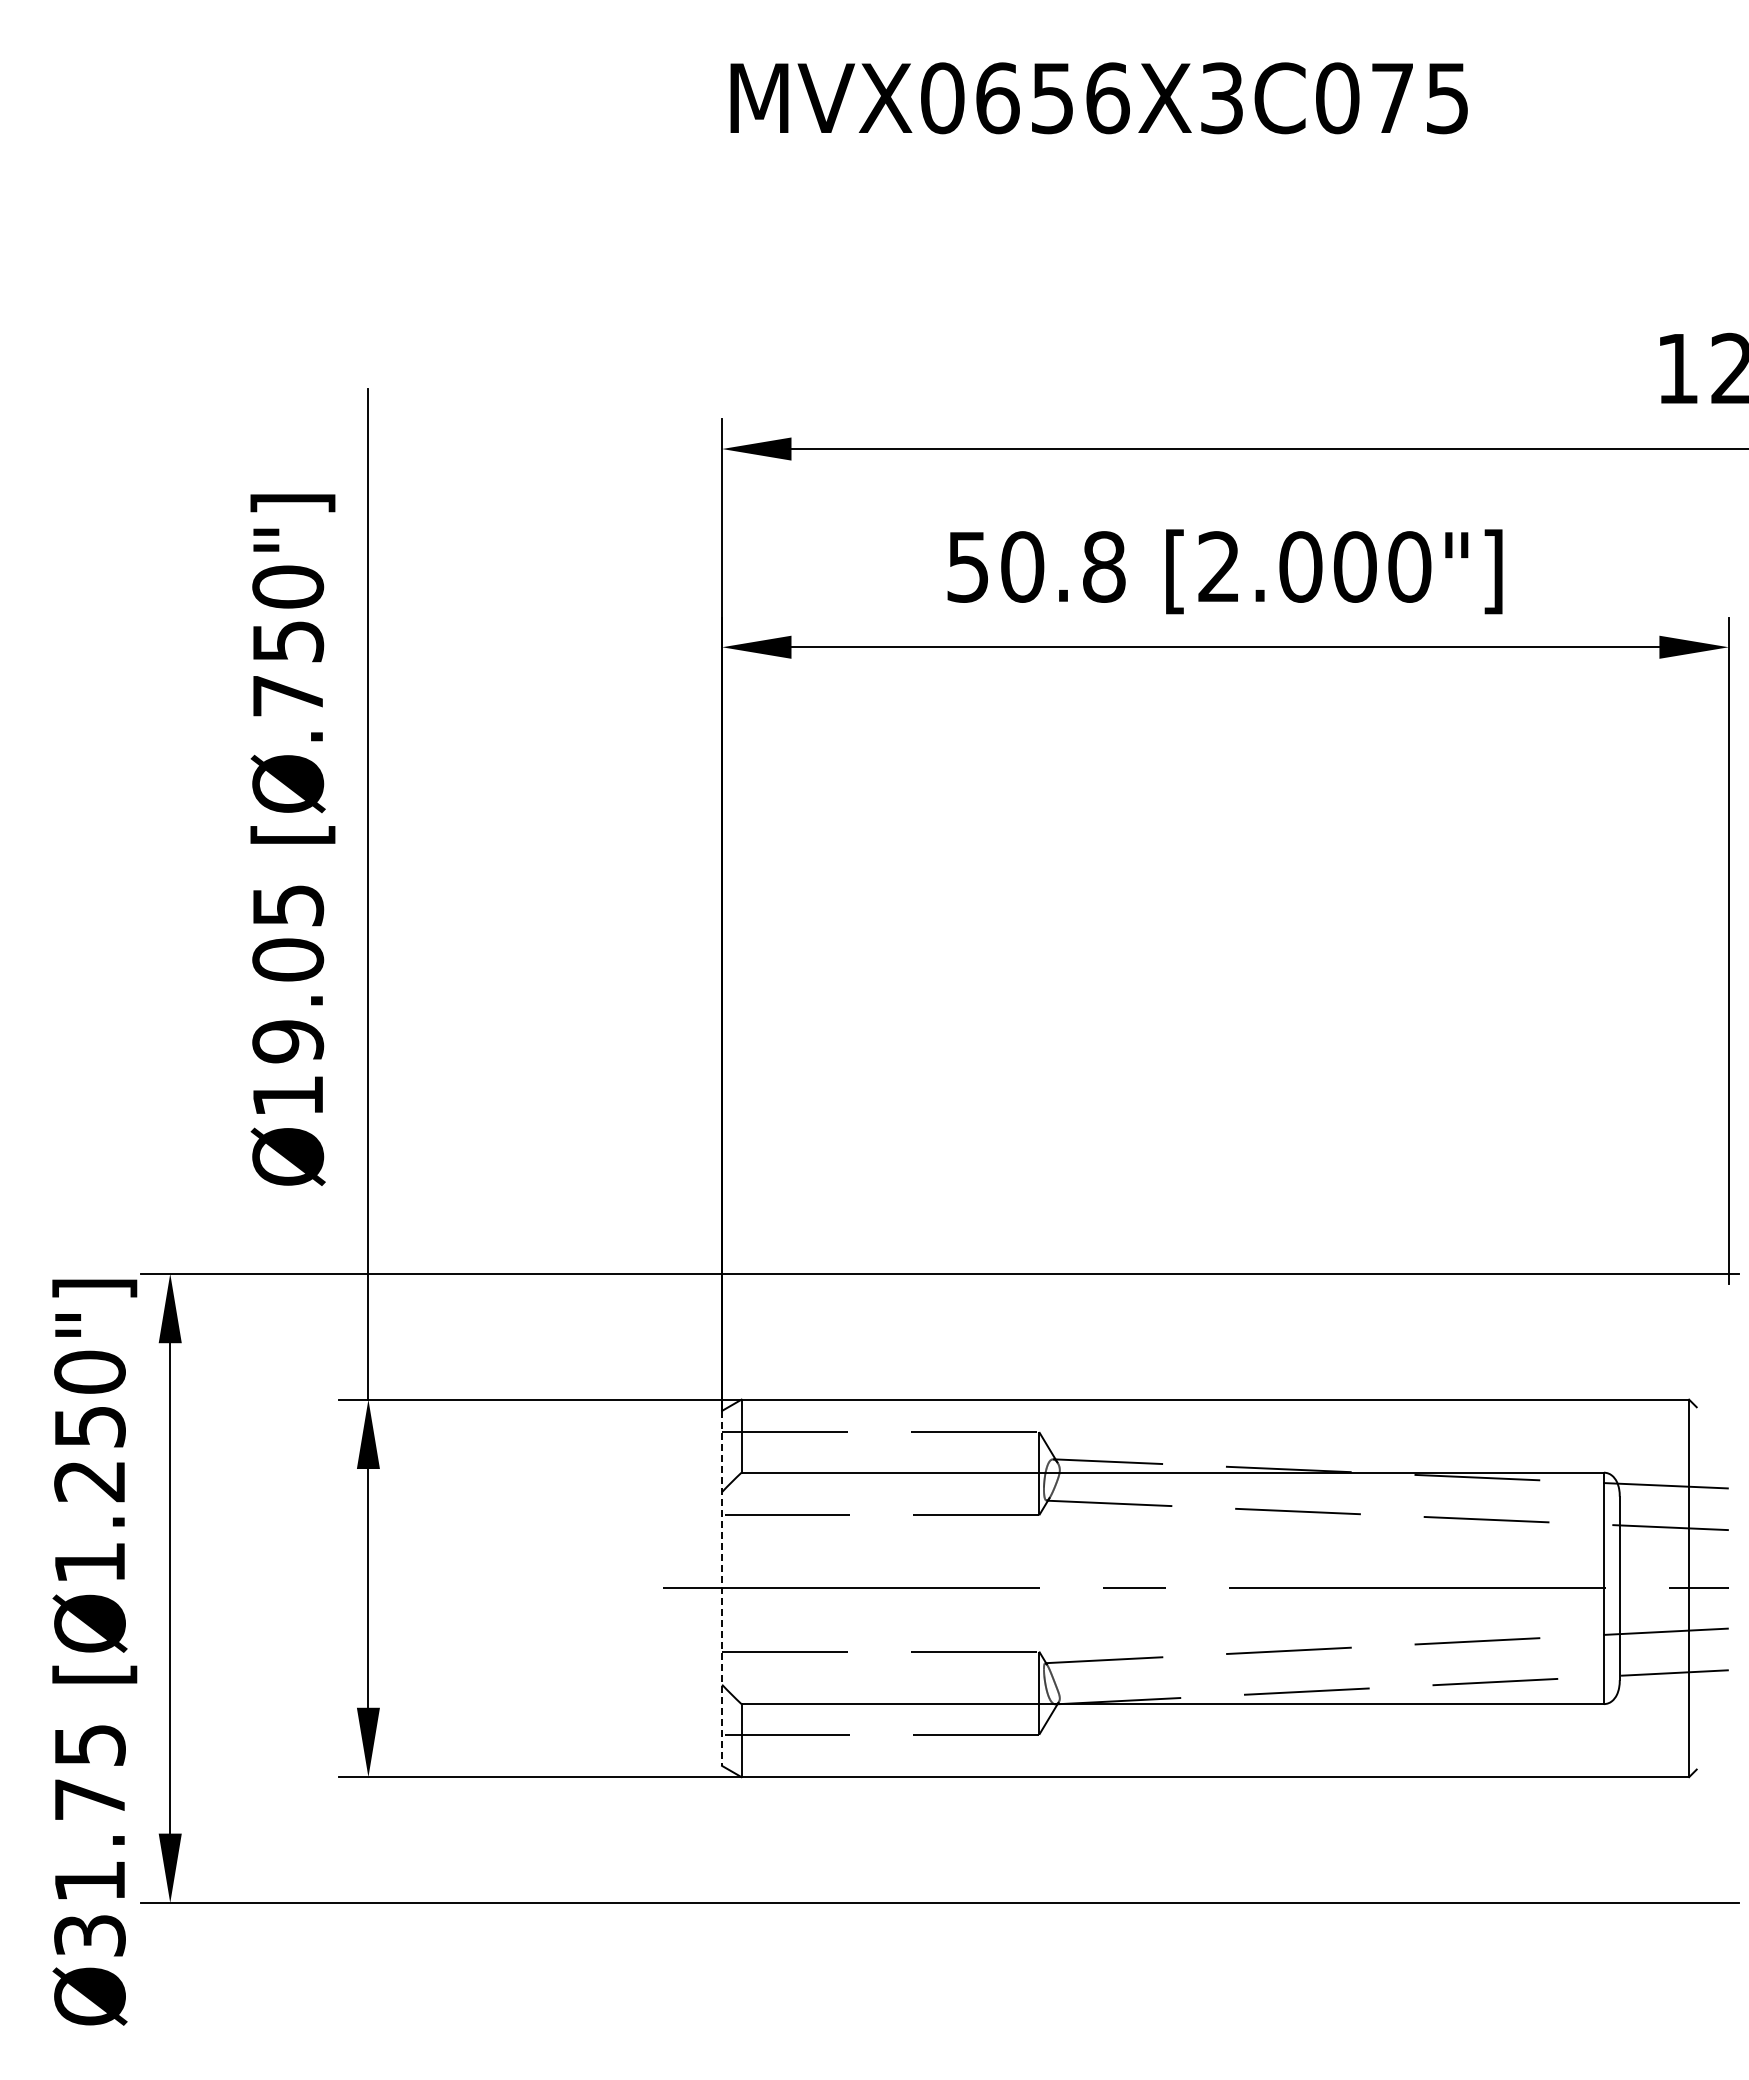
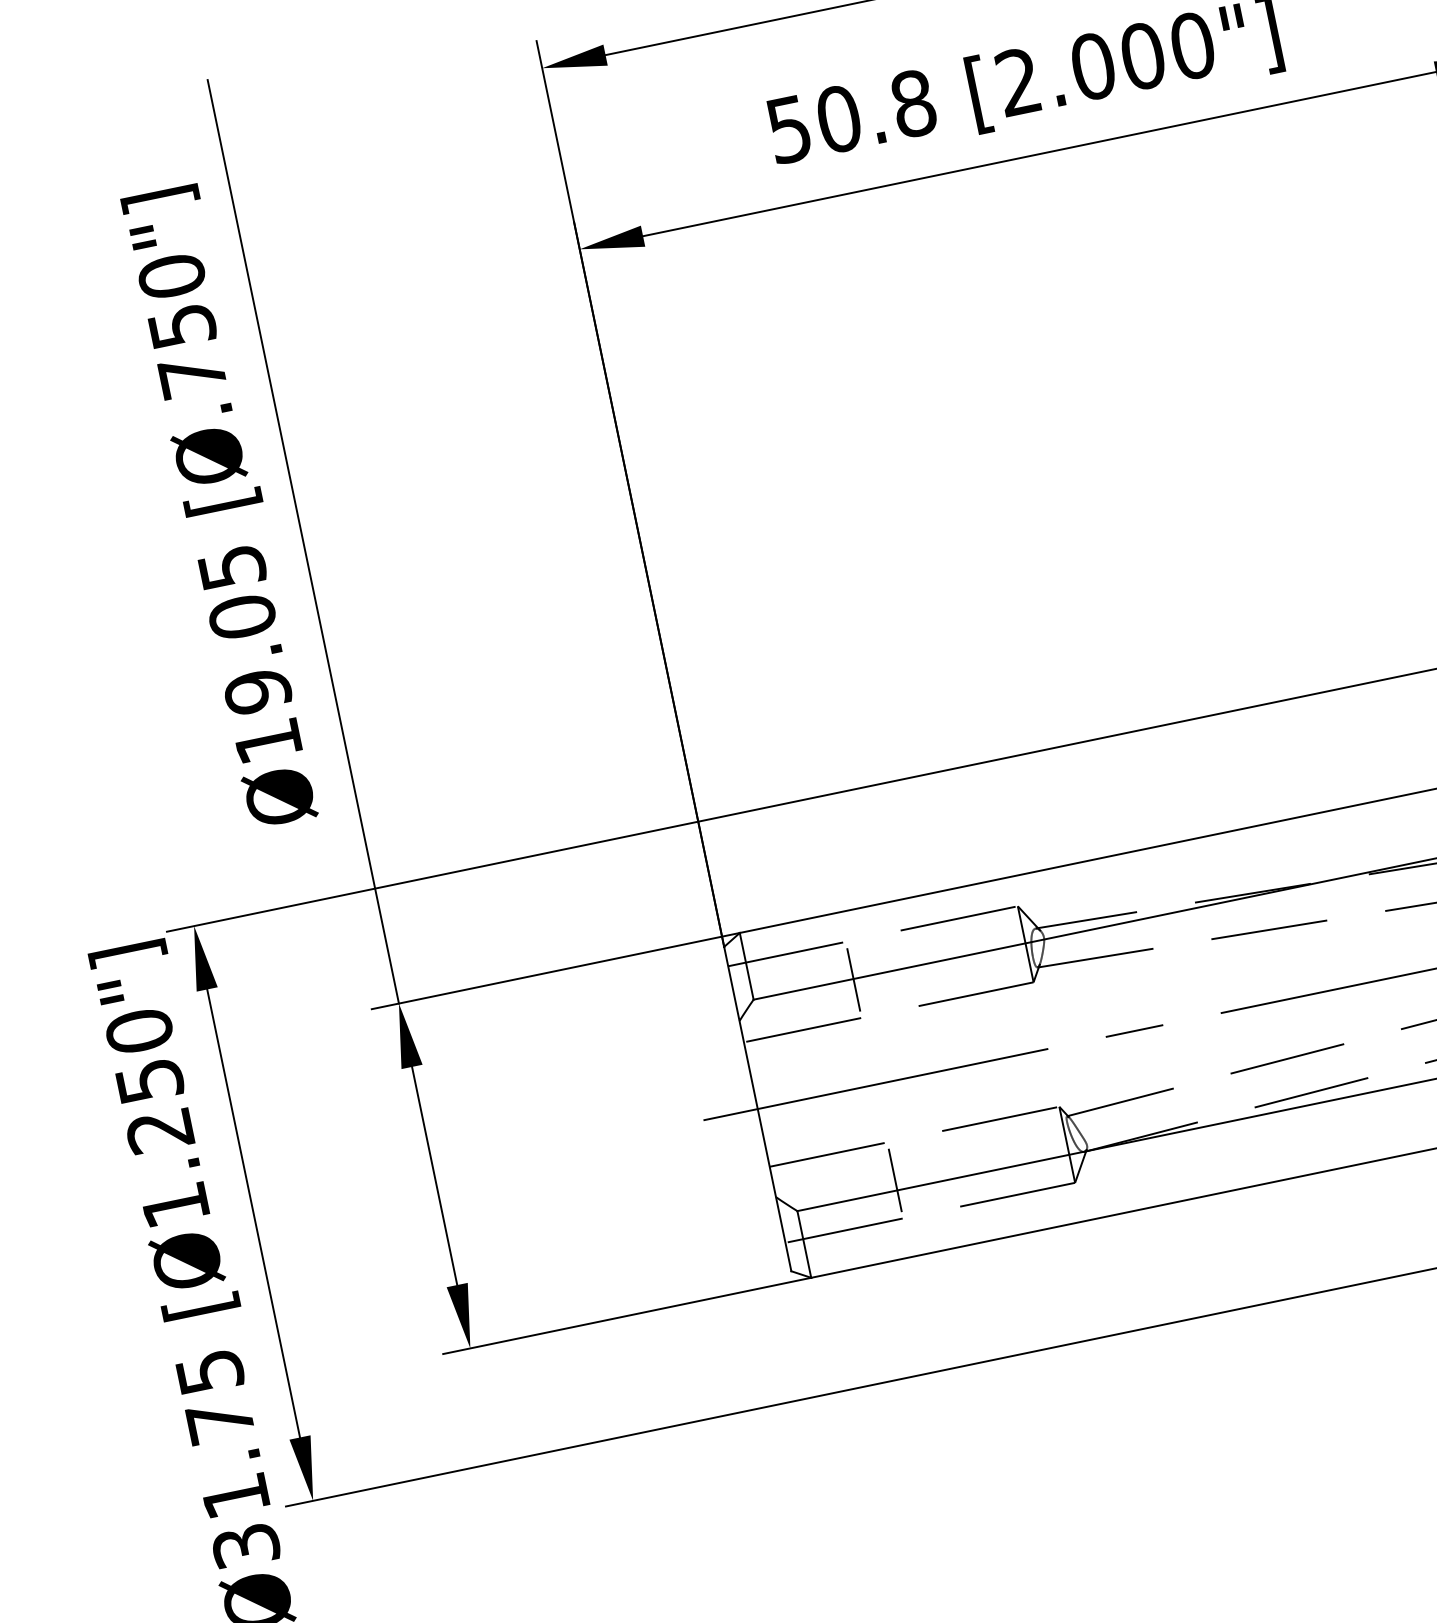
line: (850, 1473) -> (853, 979), added
line: (722, 1588) -> (758, 1109), dashed -> solid
line: (850, 1692) -> (894, 1179), added

